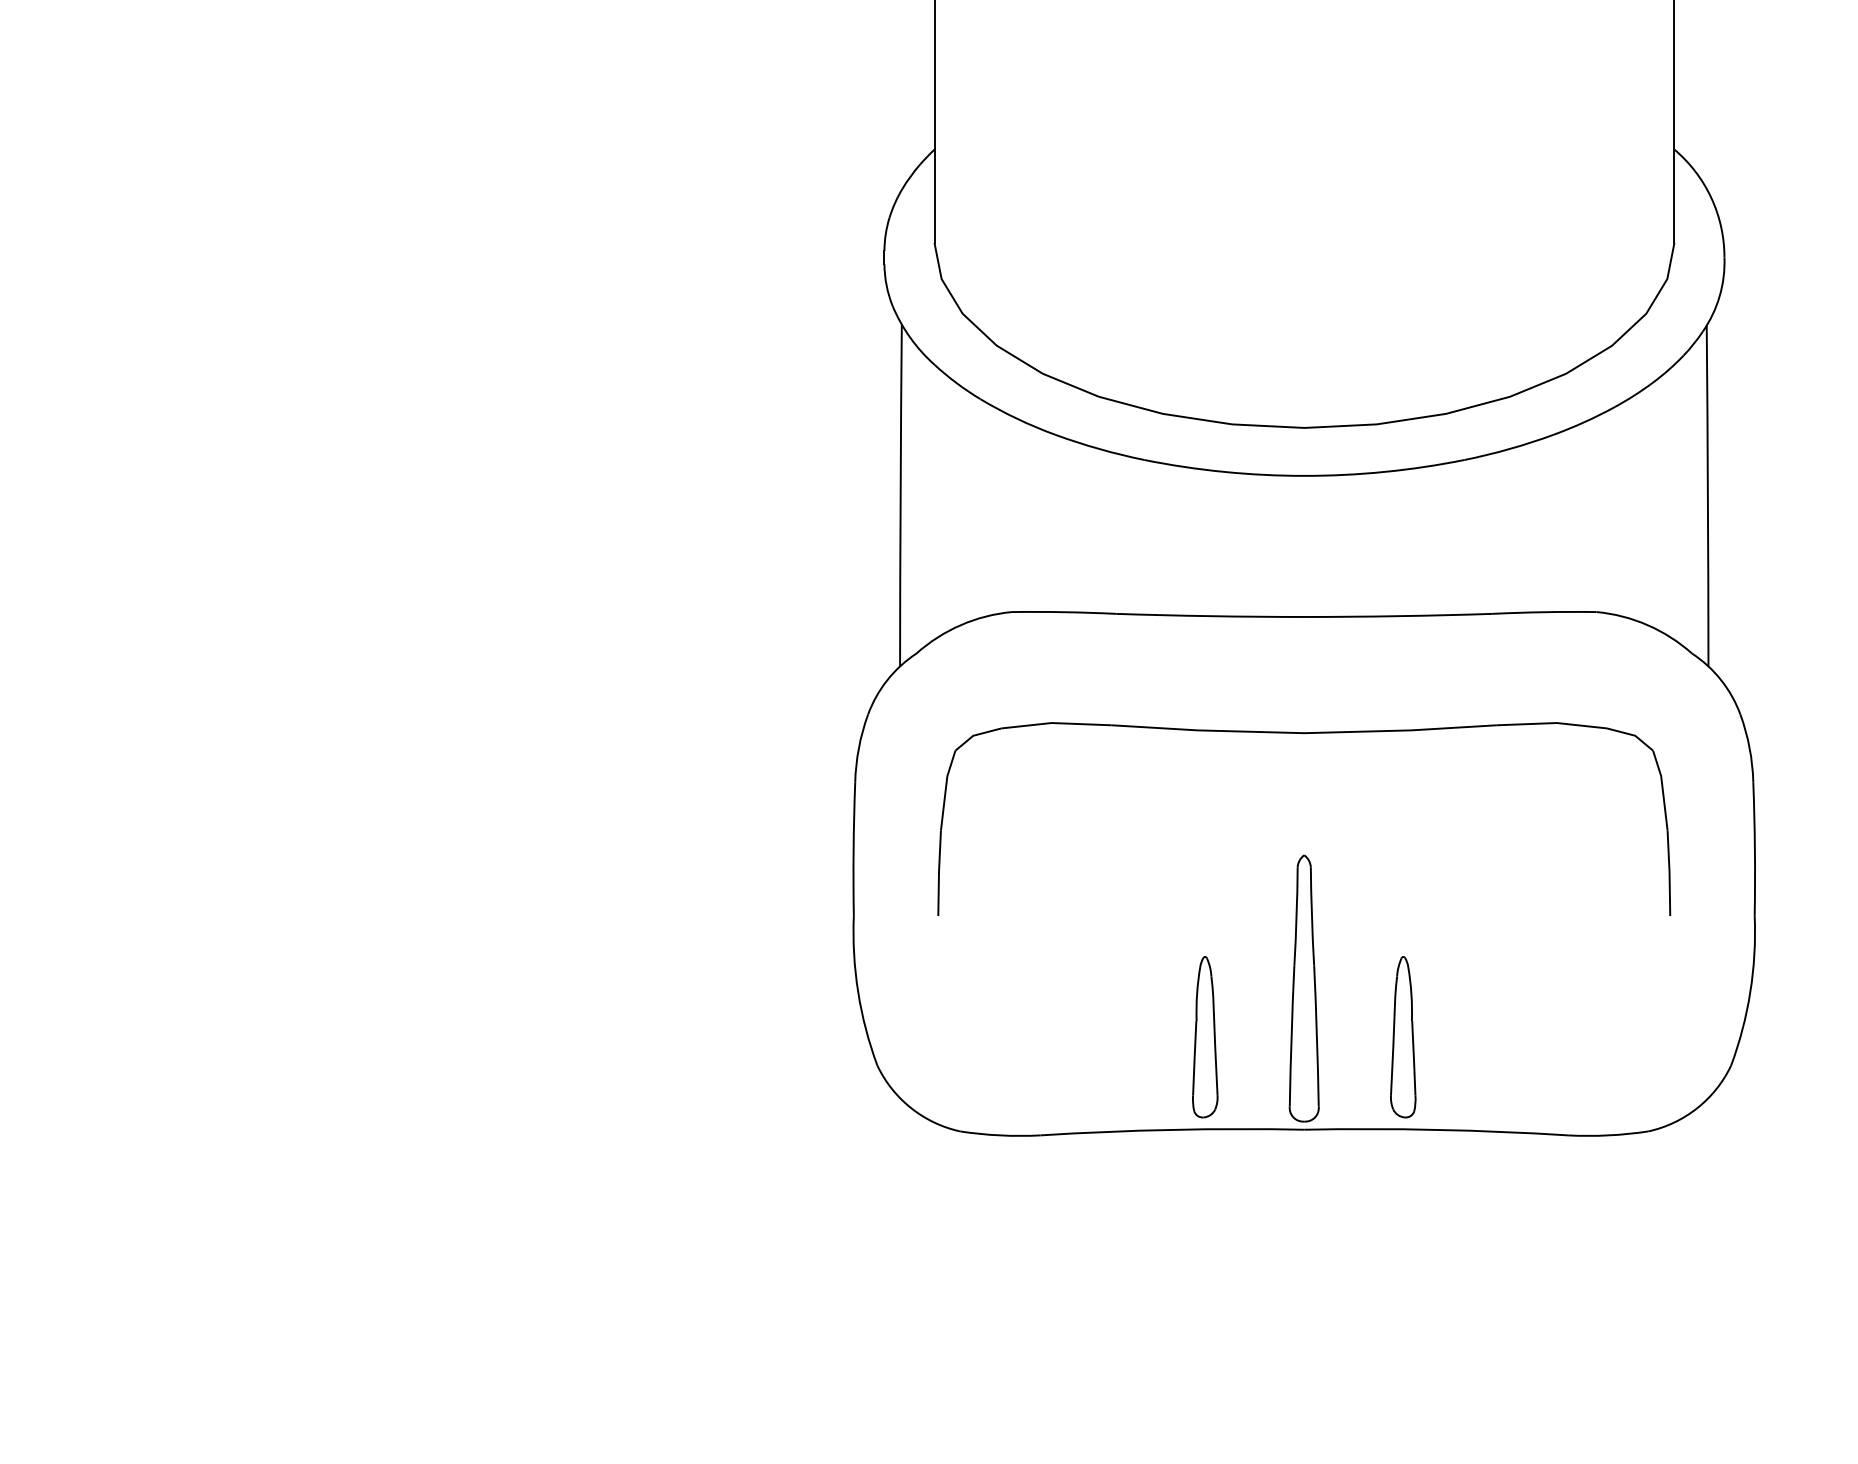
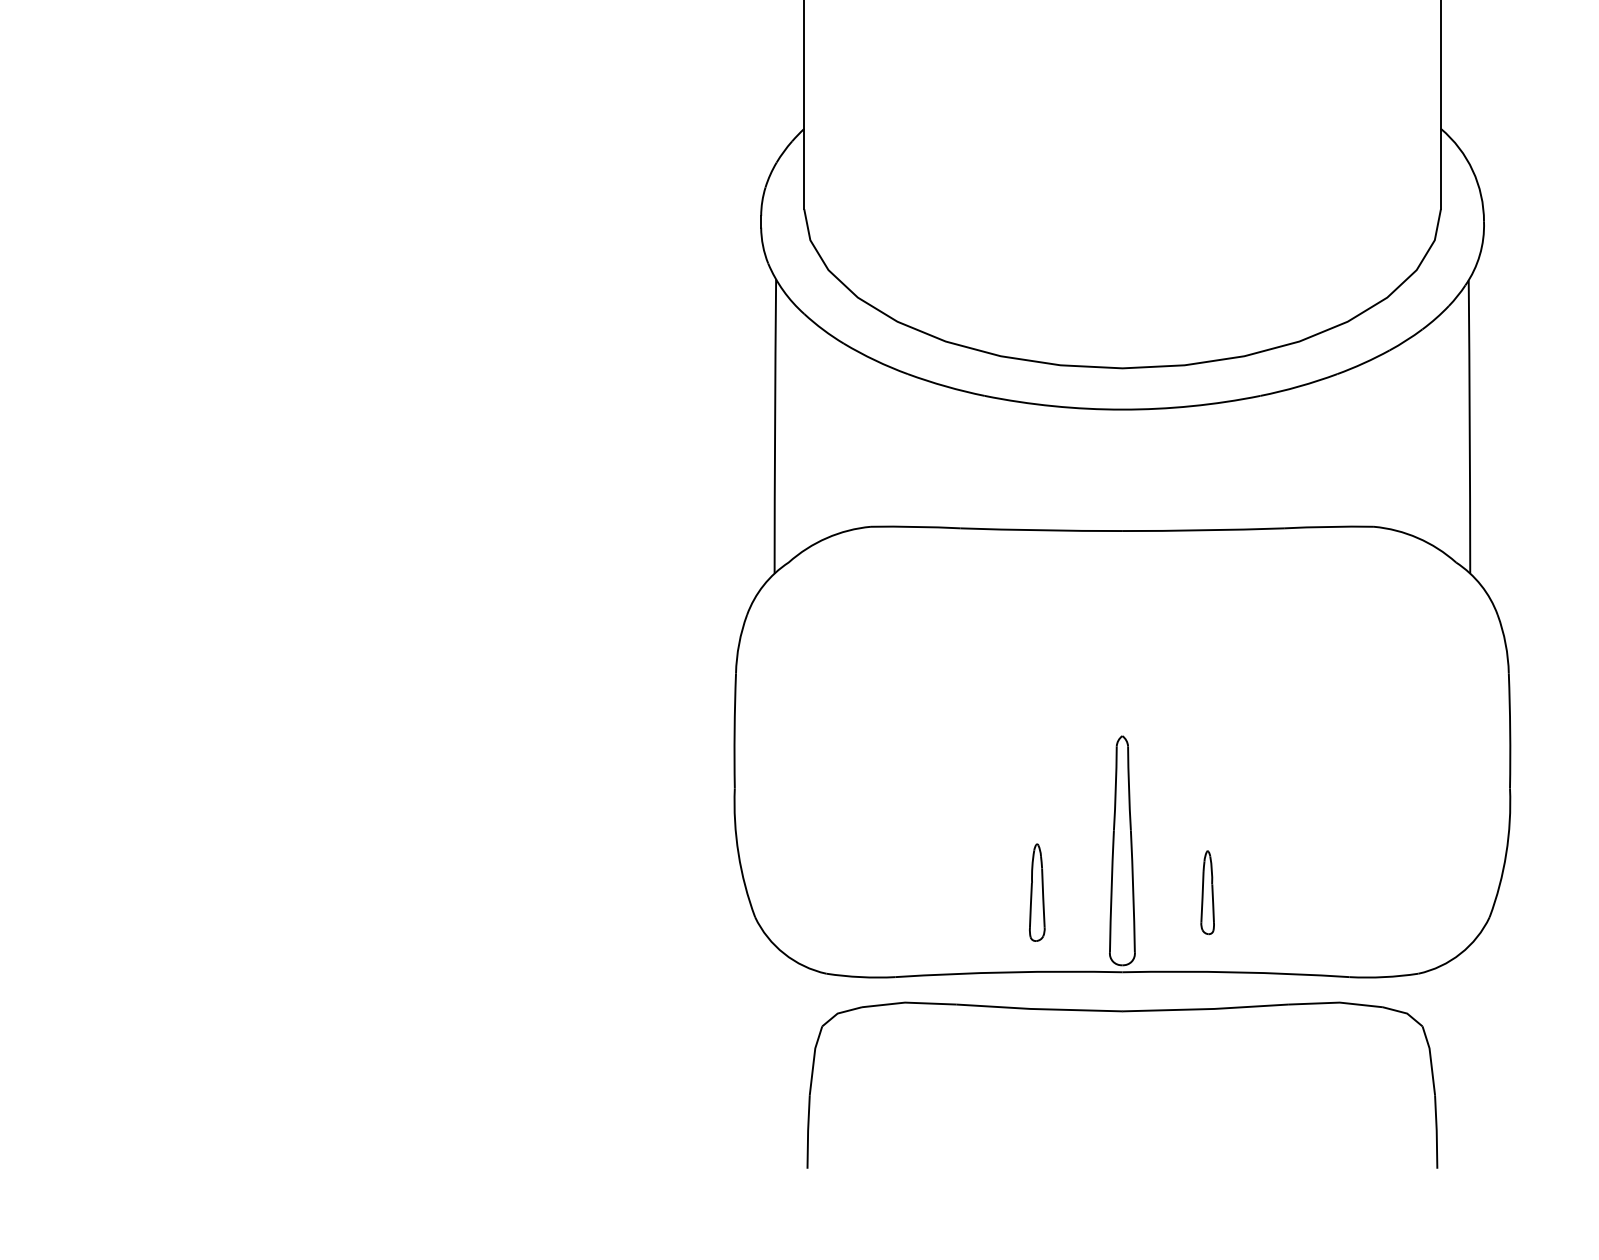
part: (1304, 734) -> (1122, 1012), moved
part: (1205, 1037) -> (1037, 892), size x0.7
part: (1403, 1037) -> (1207, 892), size x0.6

